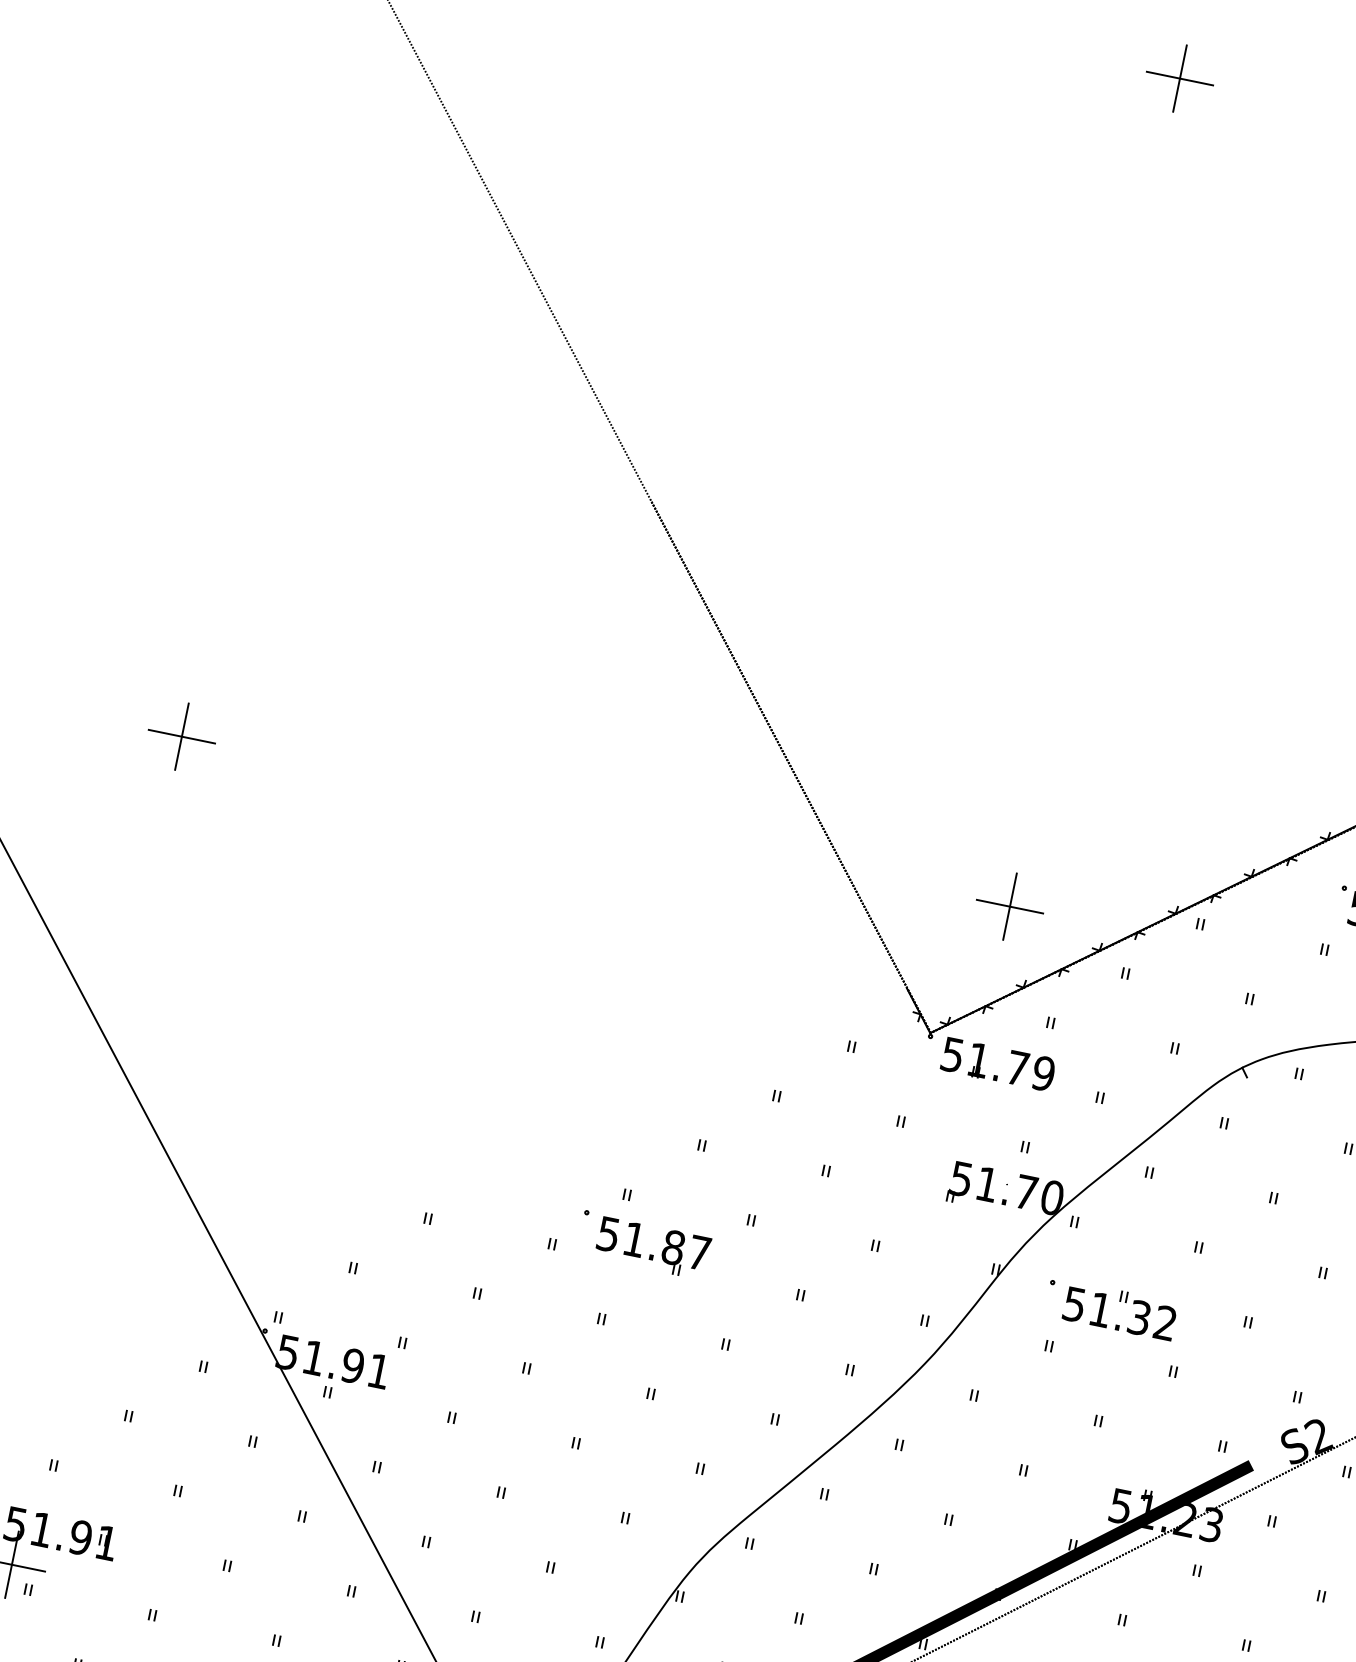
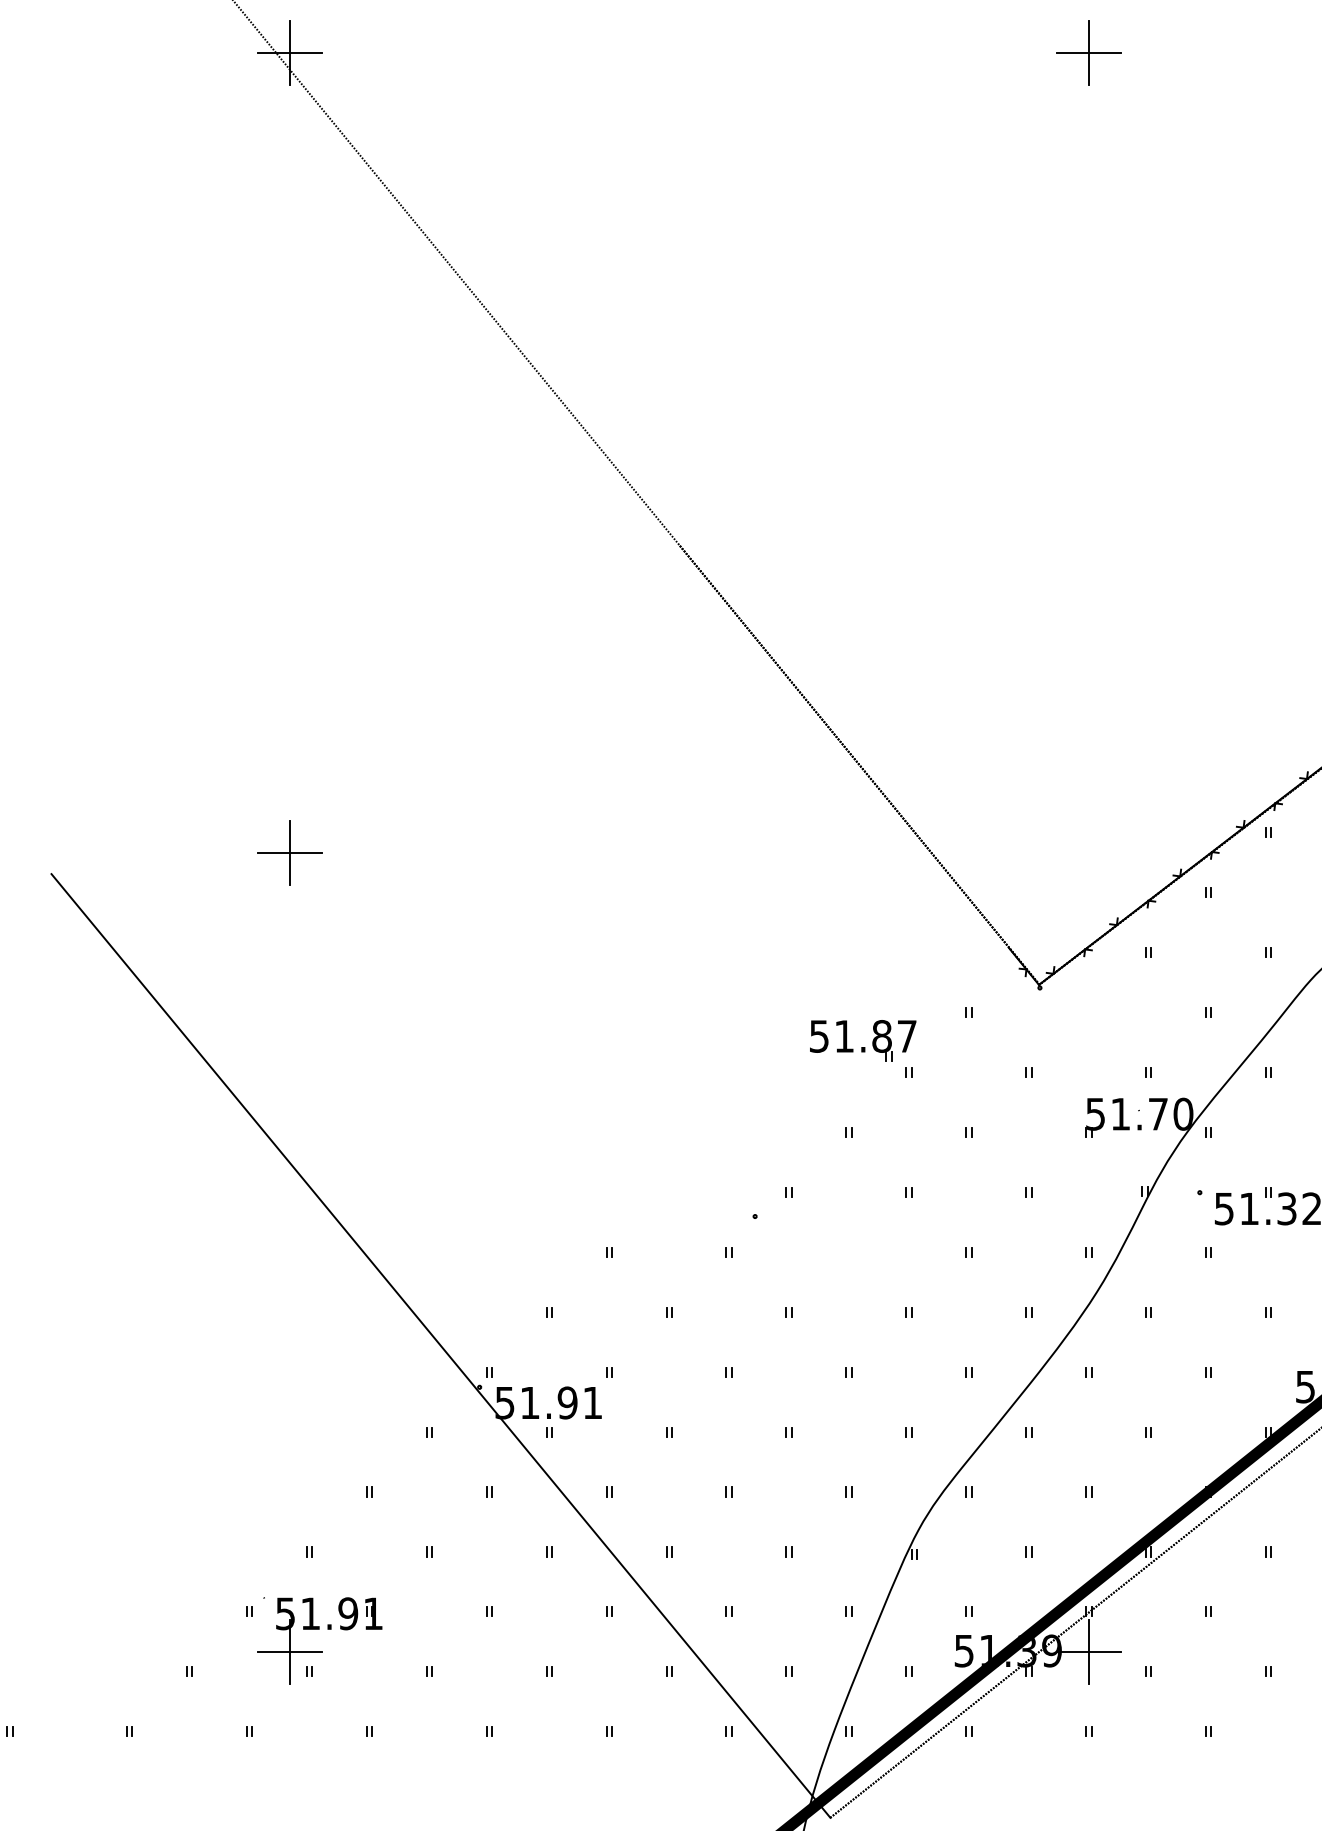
part: (1009, 906) -> (1088, 852), removed
part: (995, 1075) -> (1107, 1011), removed
part: (651, 1255) -> (863, 1047), moved

